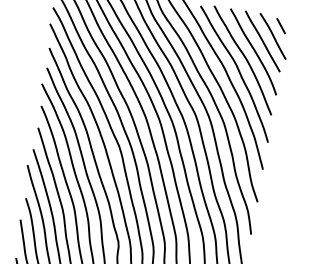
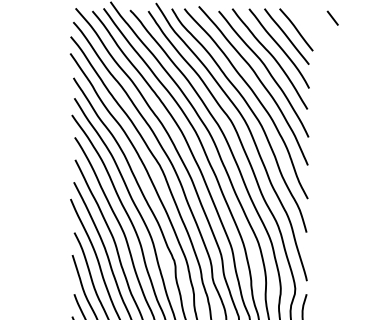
line: (280, 25) -> (332, 17), moved

